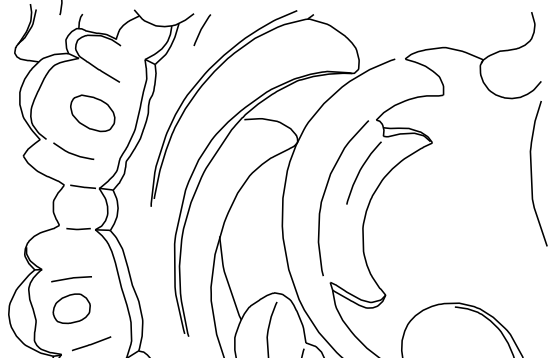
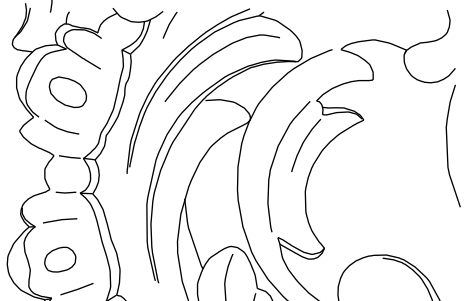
curve: (255, 64) -> (214, 54), added
part: (92, 112) -> (67, 91), moved
curve: (72, 278) -> (60, 220), moved

